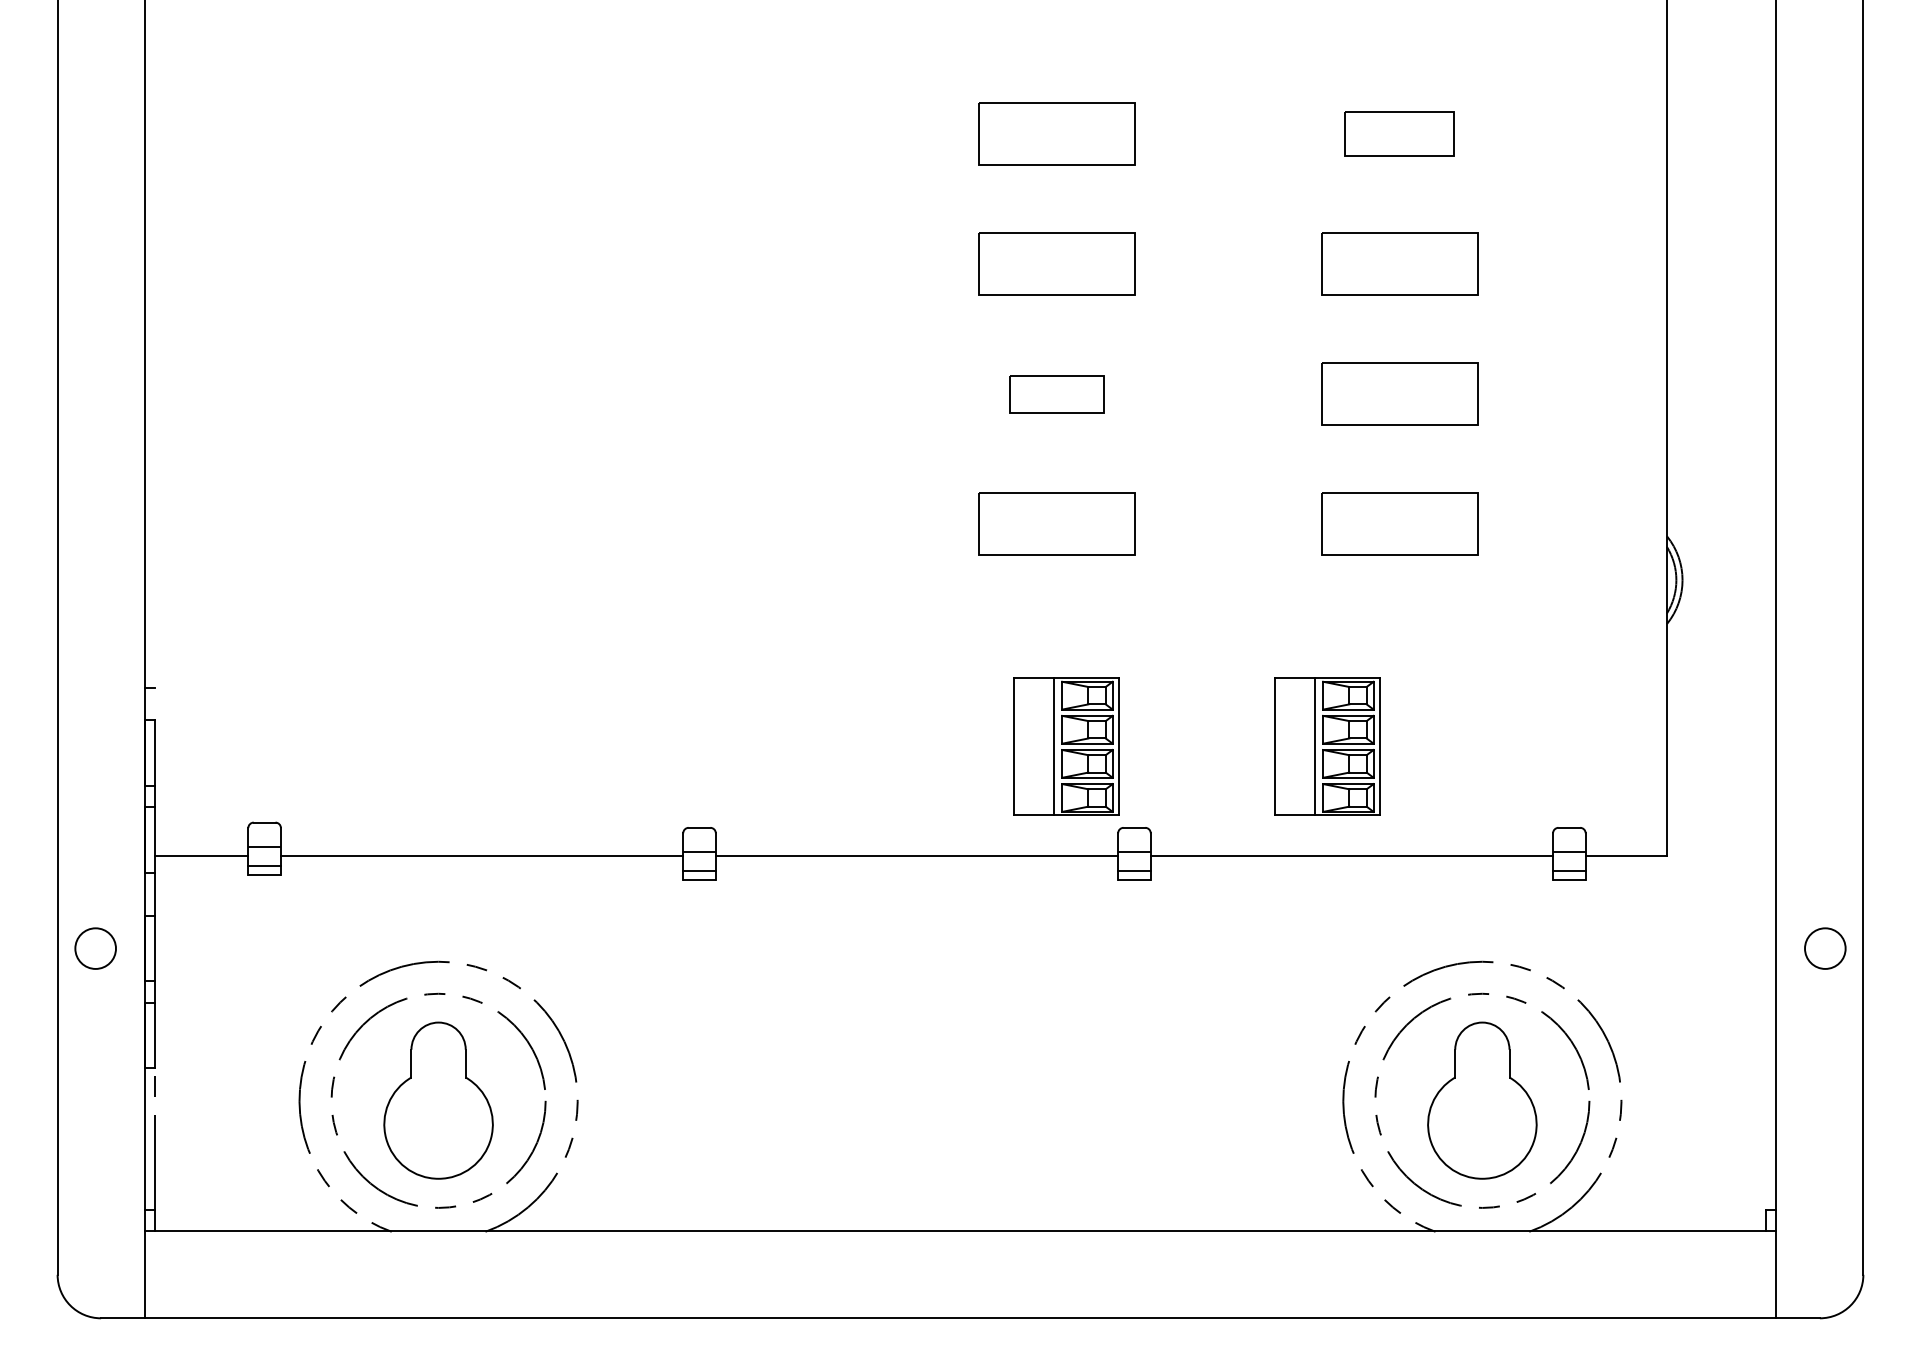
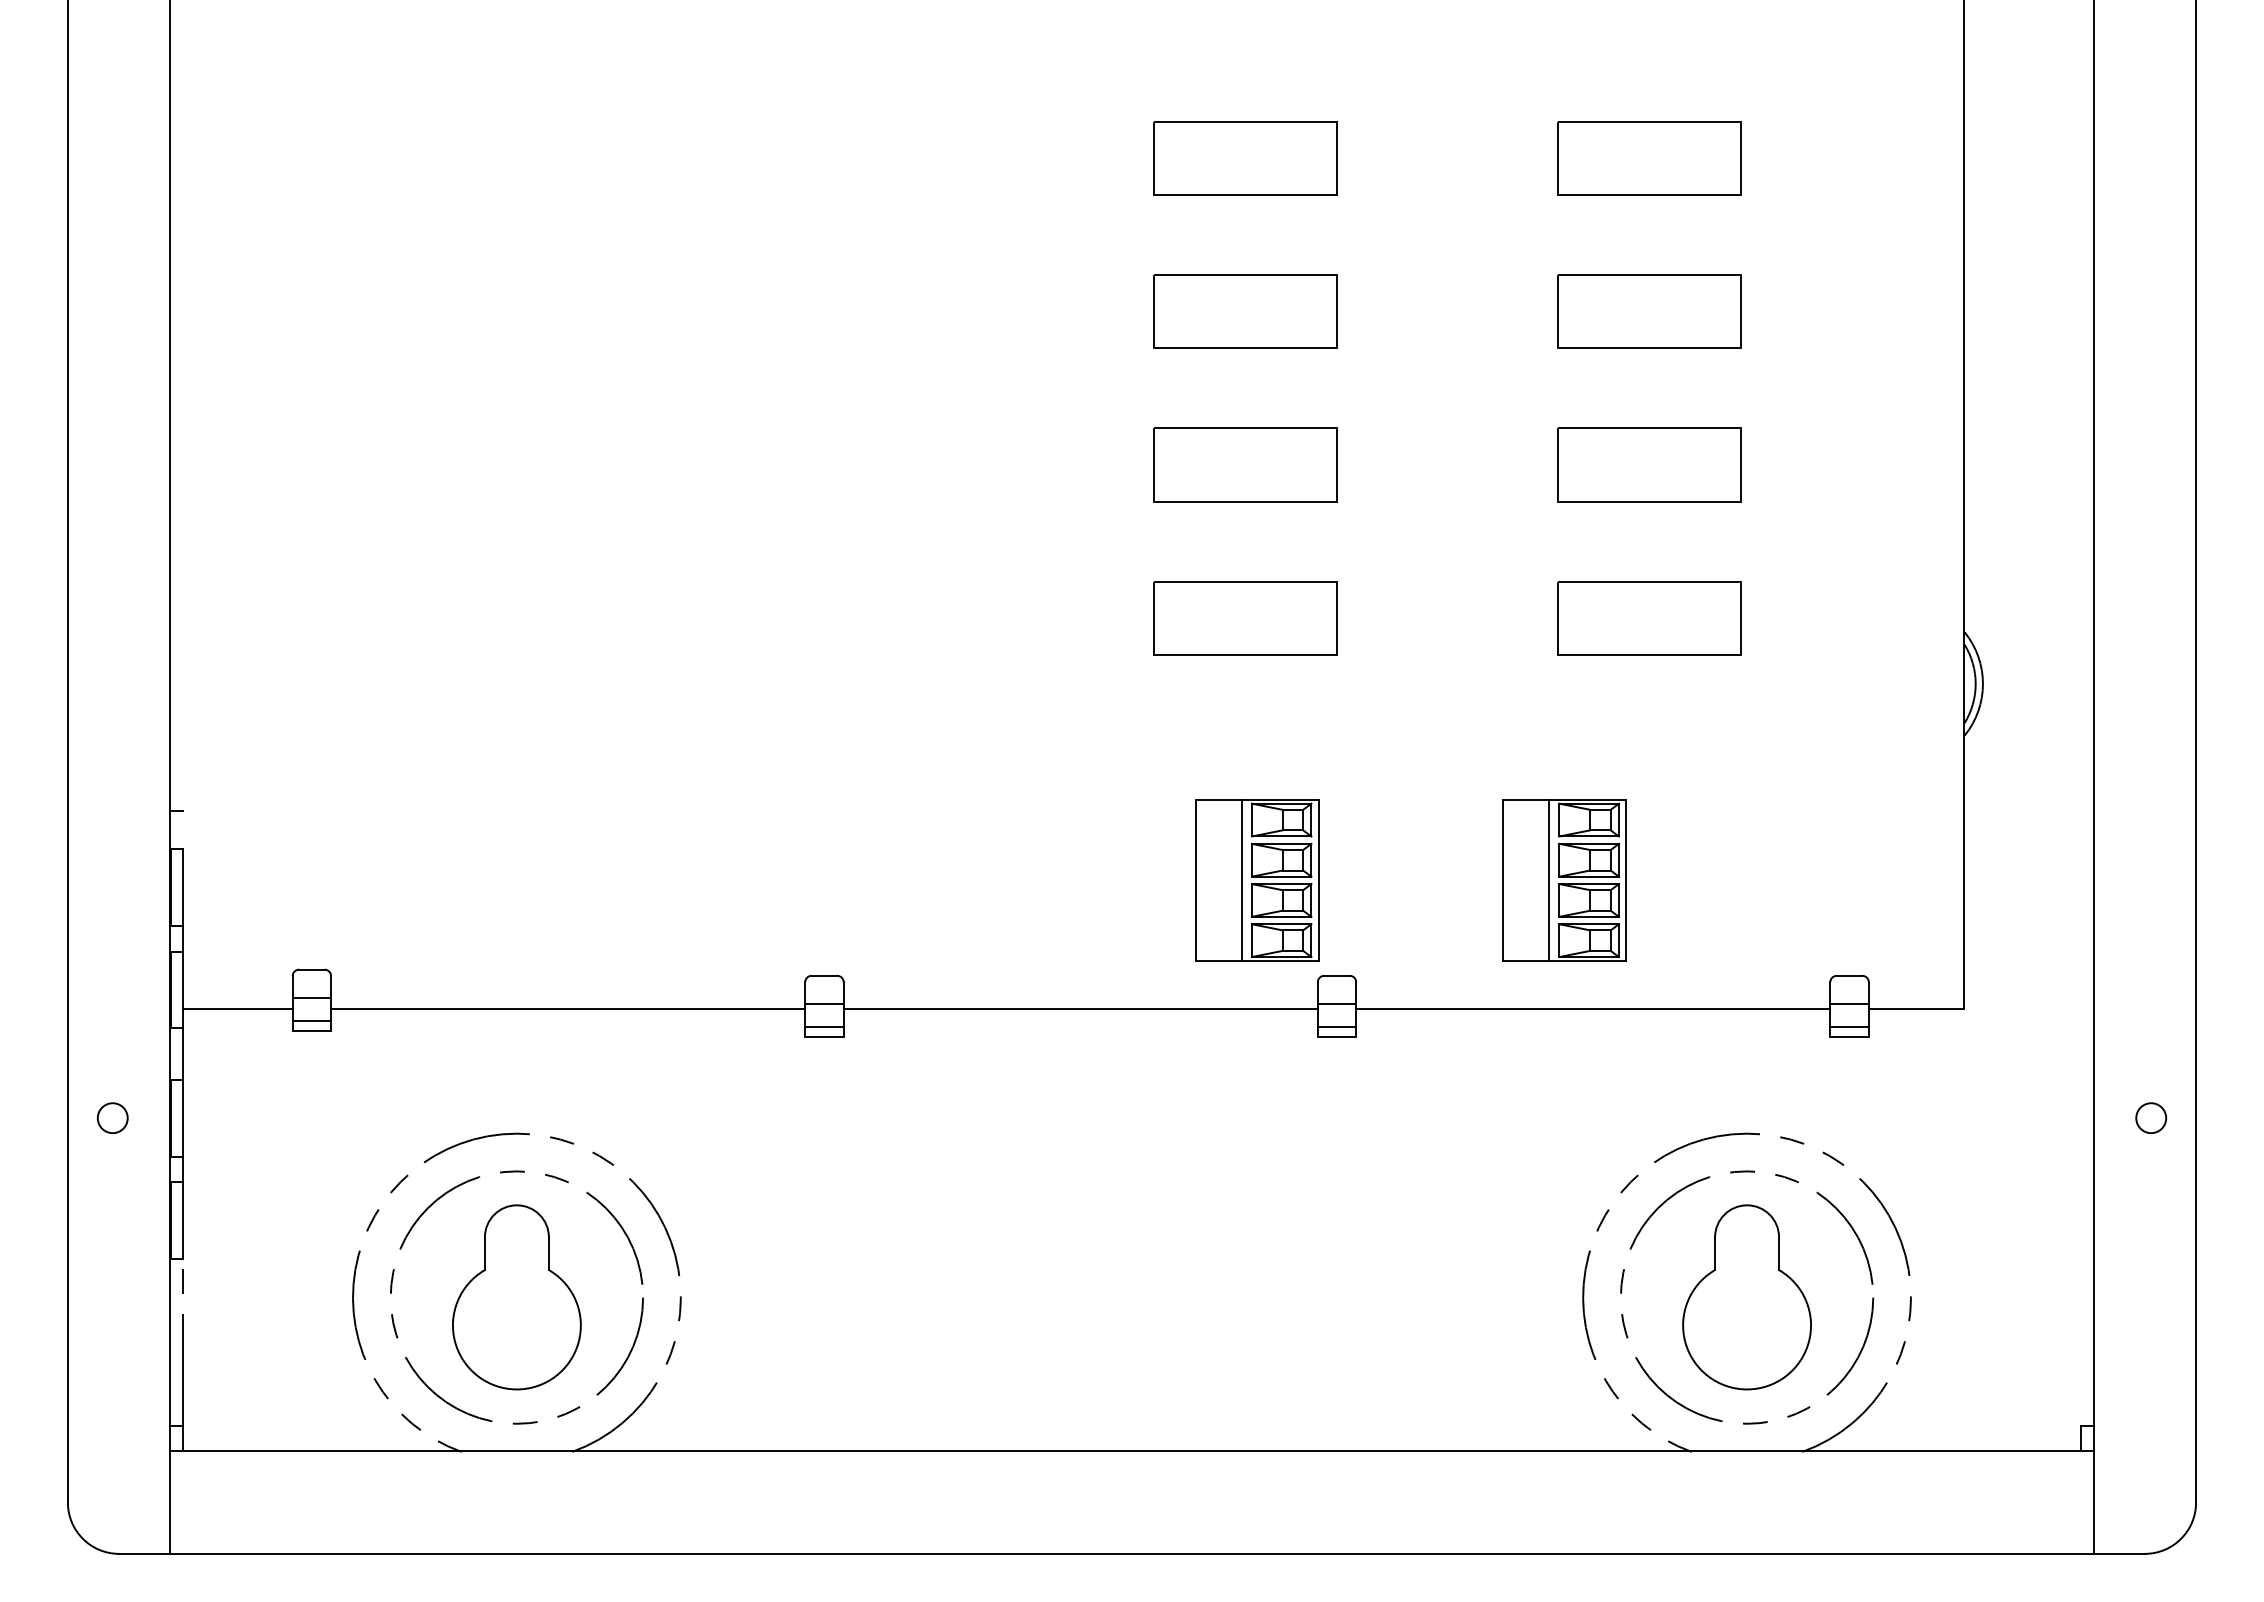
part: (1399, 134) -> (1649, 158), size x1.43
part: (1056, 393) -> (1245, 464), size x1.67
circle: (95, 948) -> (112, 1118), size x0.62
circle: (1825, 948) -> (2151, 1118), size x0.62

